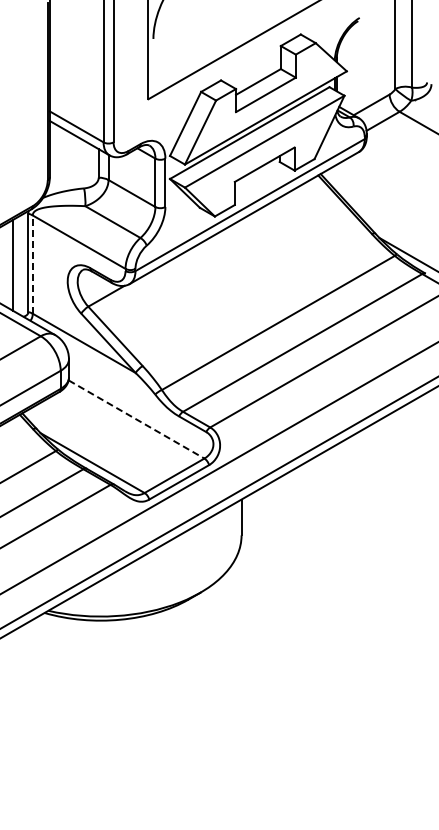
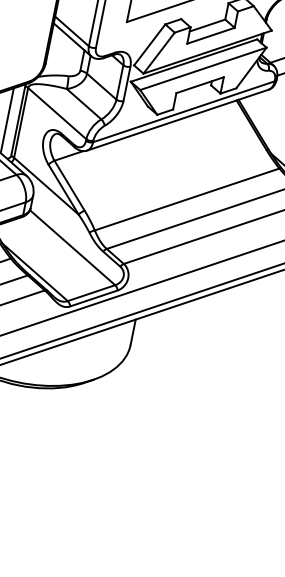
line: (32, 264) -> (20, 122), dashed -> solid
line: (136, 419) -> (72, 247), dashed -> solid

